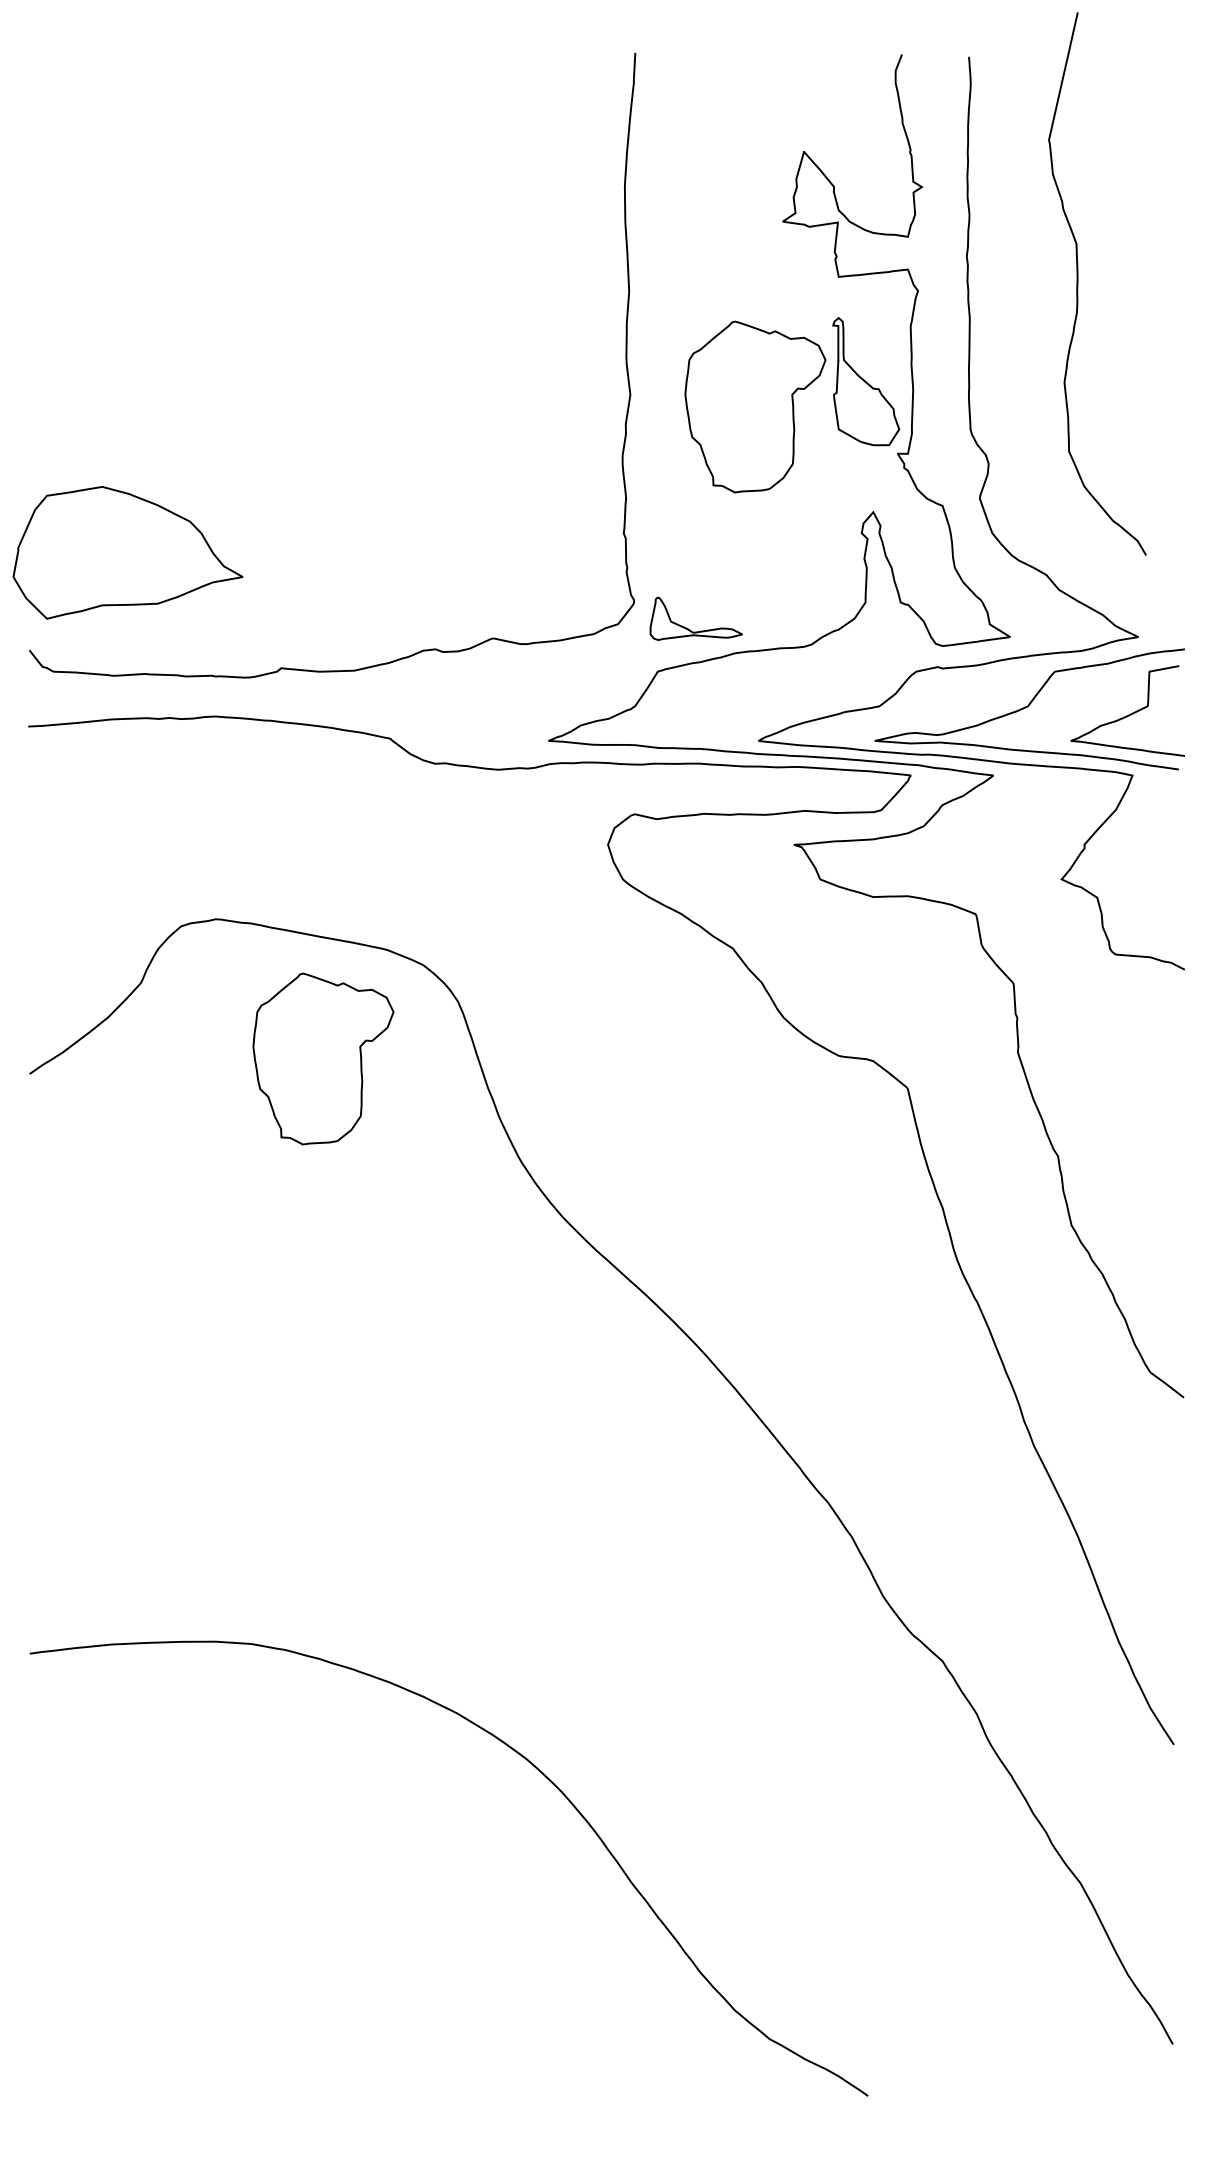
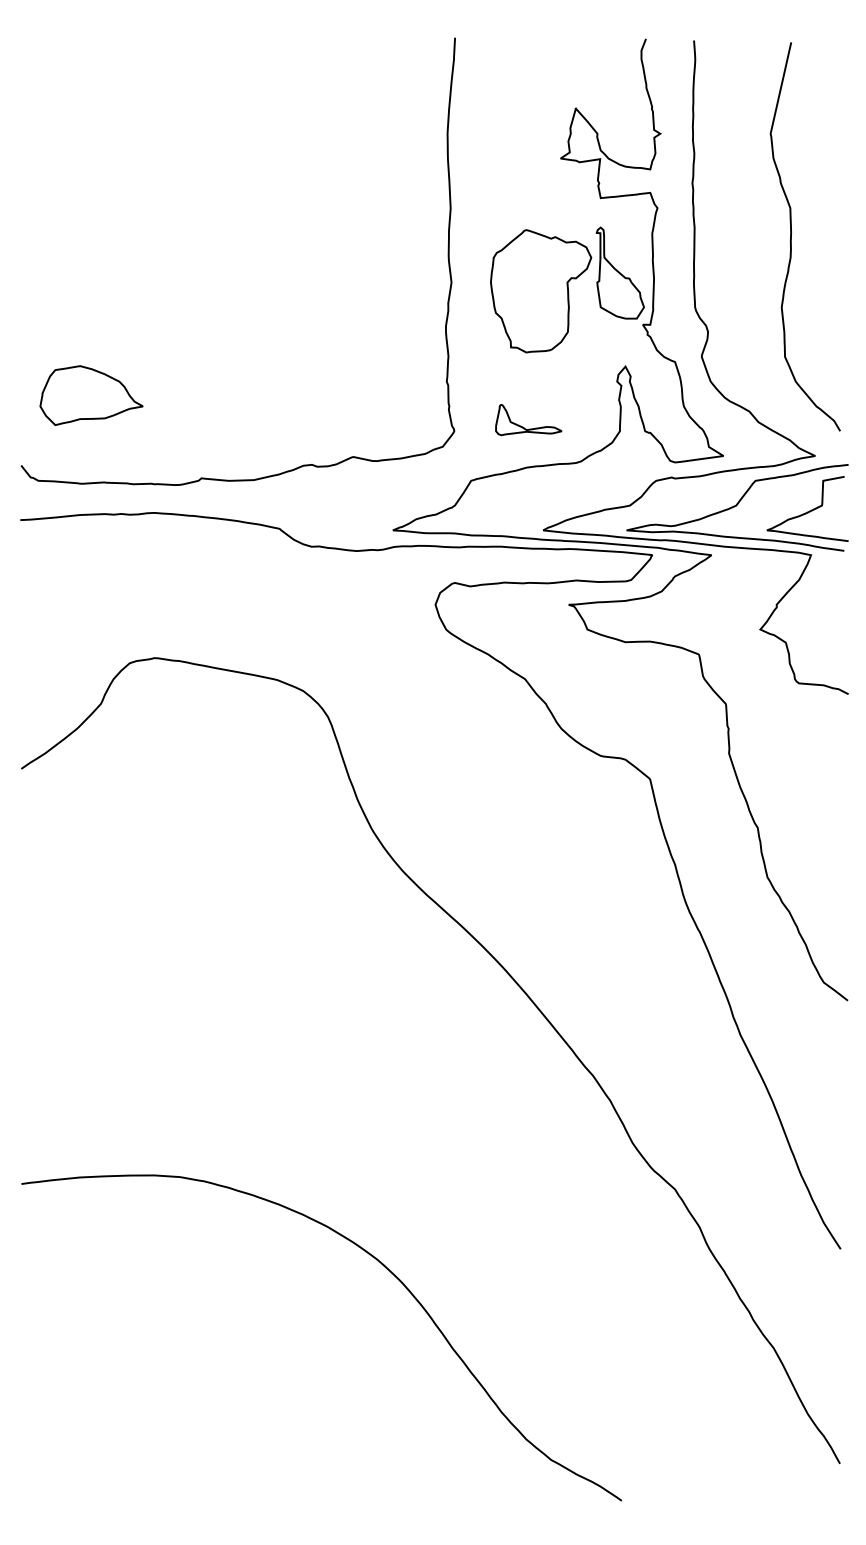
curve: (1078, 283) -> (791, 236), moved
part: (127, 552) -> (91, 395), size x0.62
part: (690, 629) -> (524, 427), moved
part: (323, 1058) -> (231, 757), removed

